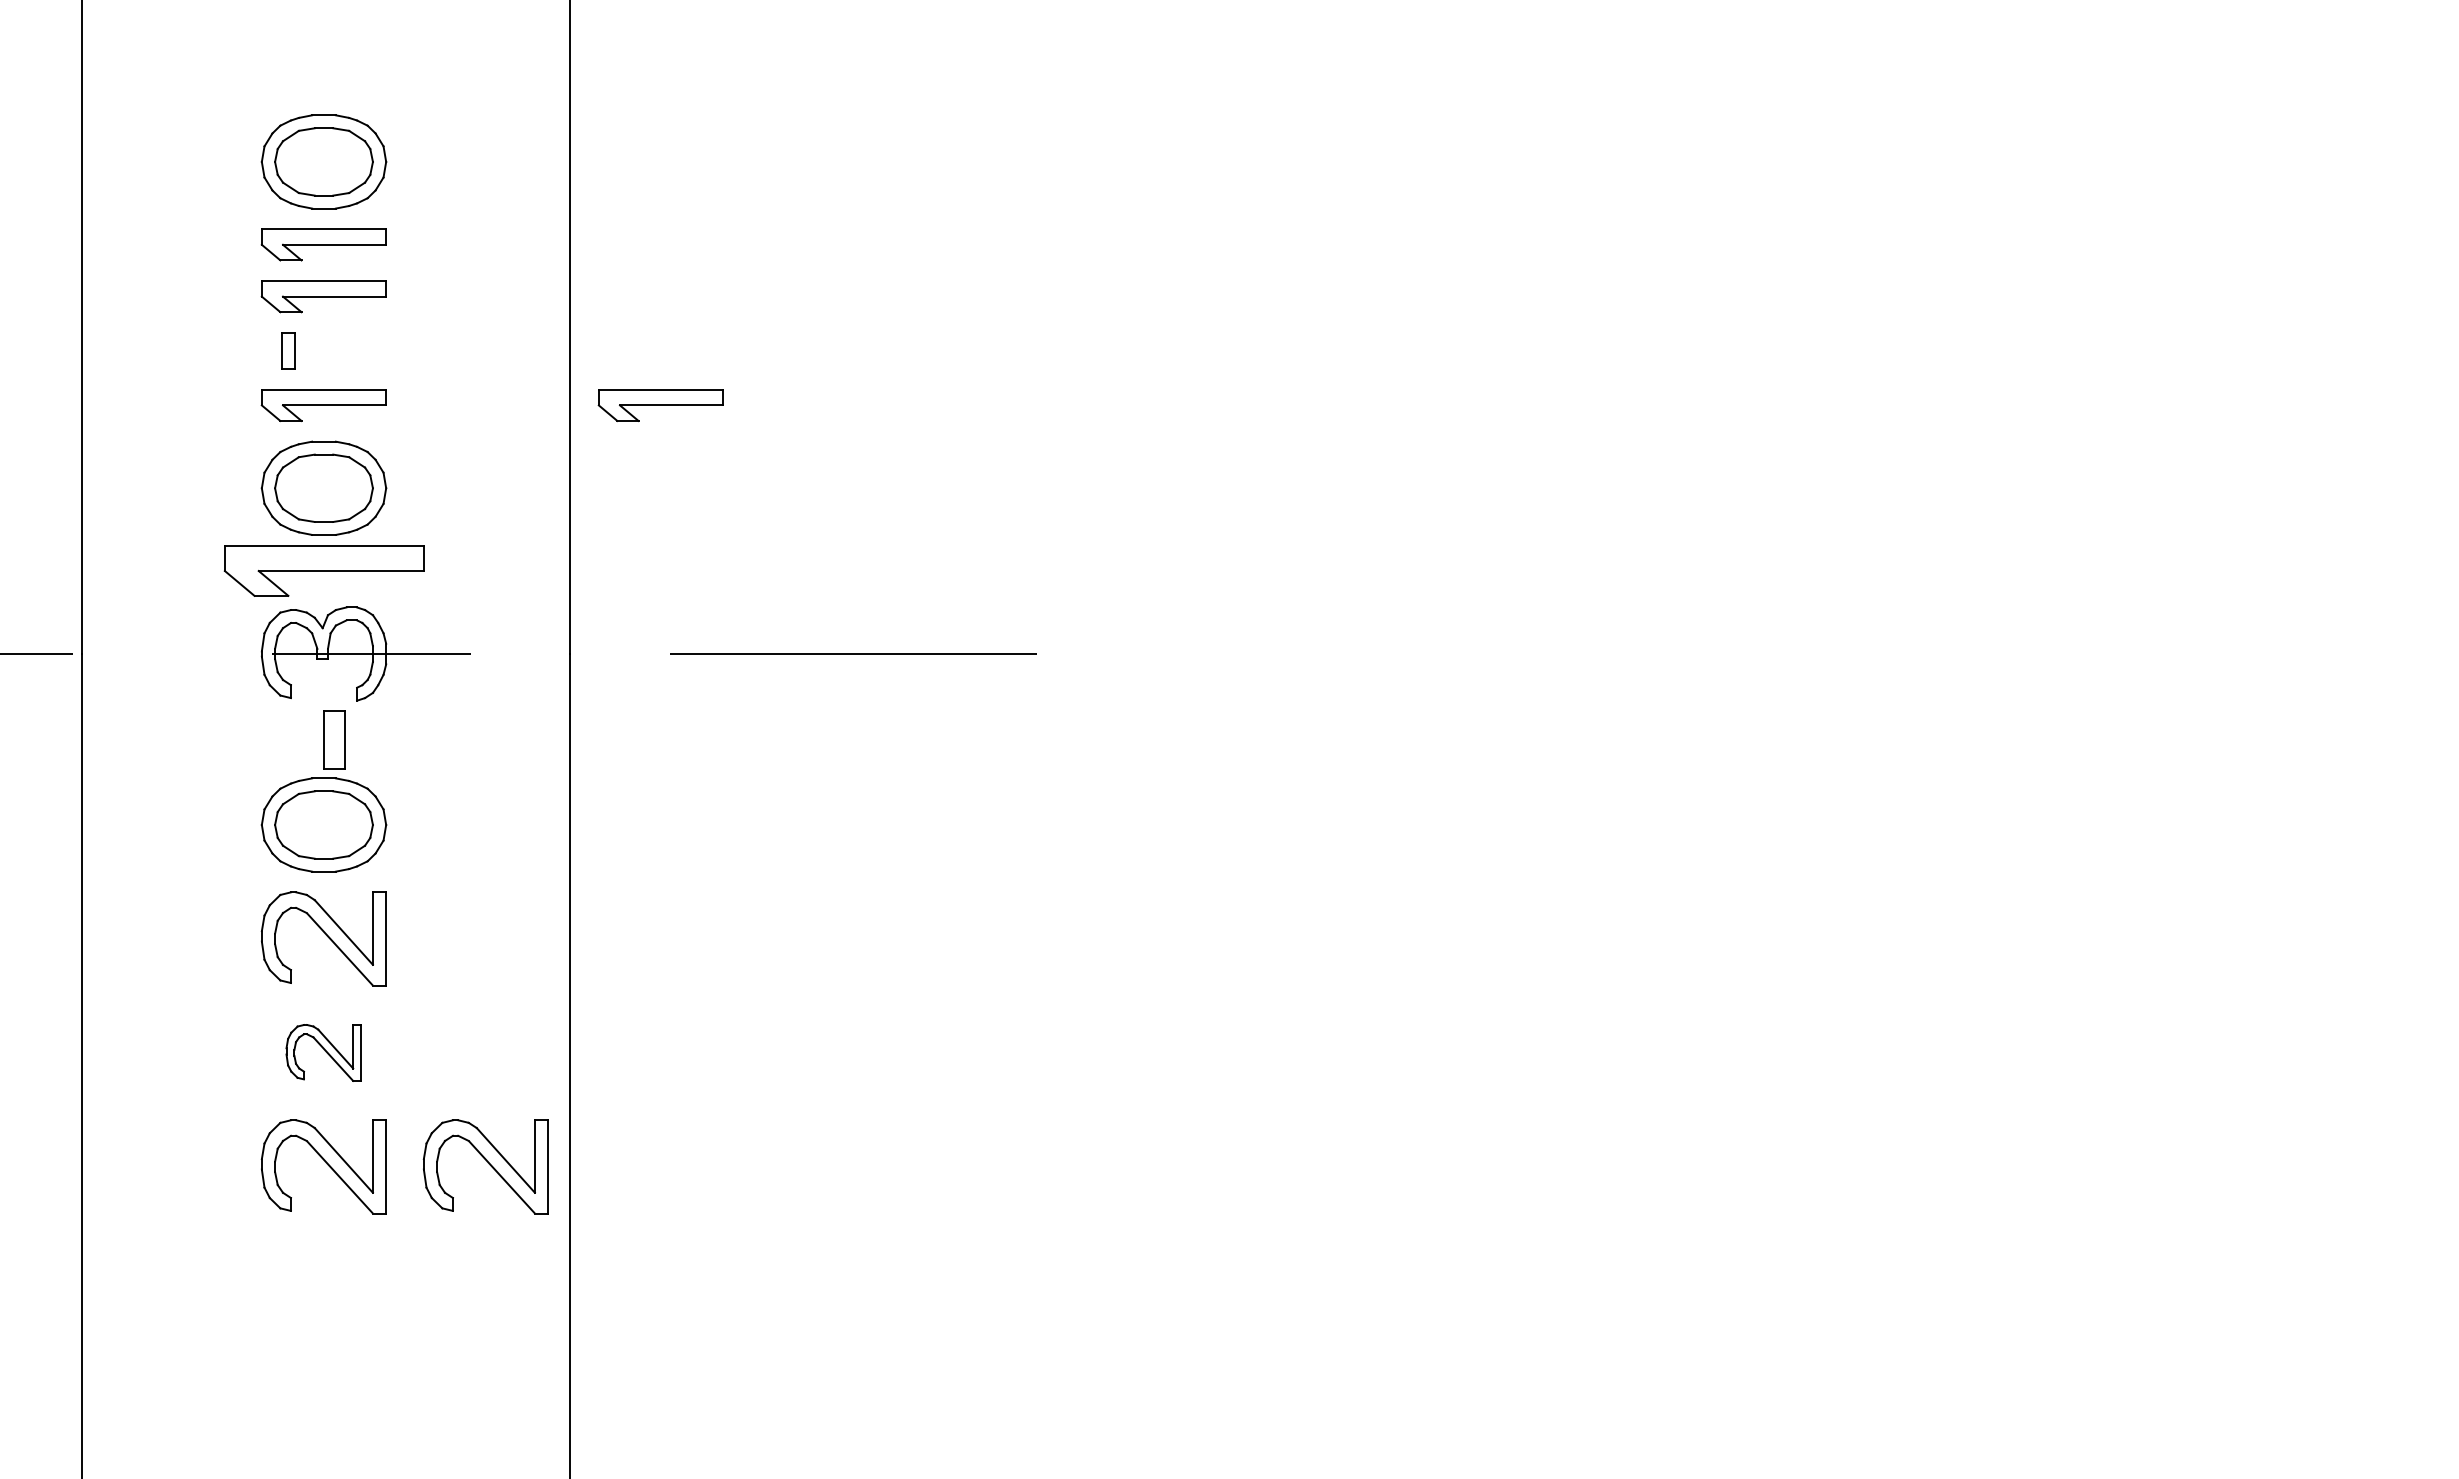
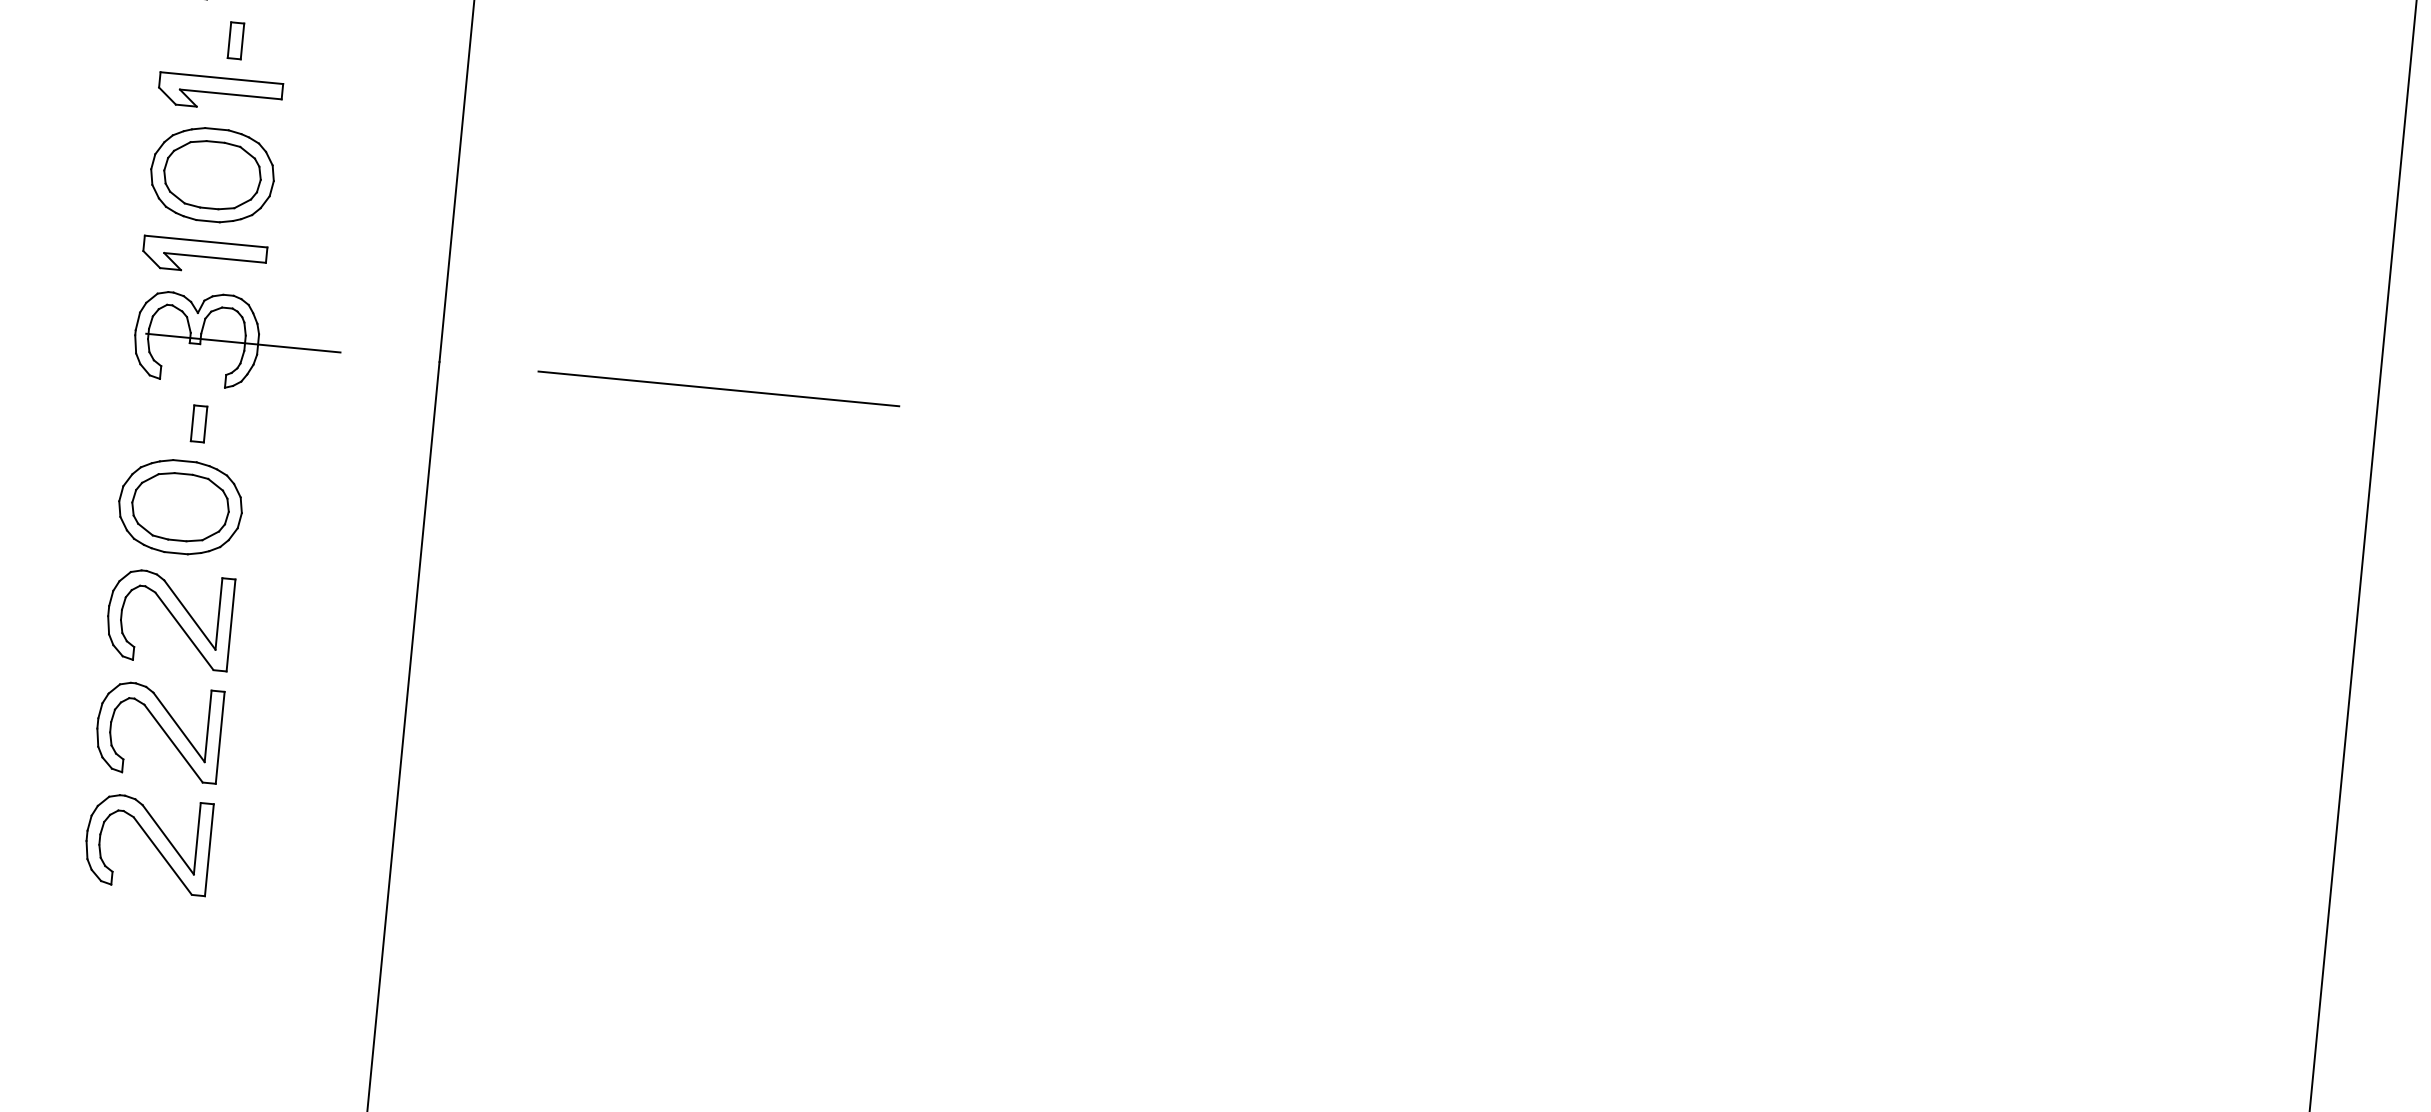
part: (288, 350) -> (235, 40), moved
part: (660, 405) -> (552, 125), removed
part: (323, 571) -> (204, 257), size x0.62
part: (334, 739) -> (199, 423), size x0.62
part: (323, 1052) -> (158, 731), size x1.67
part: (485, 1166) -> (307, 859), removed

